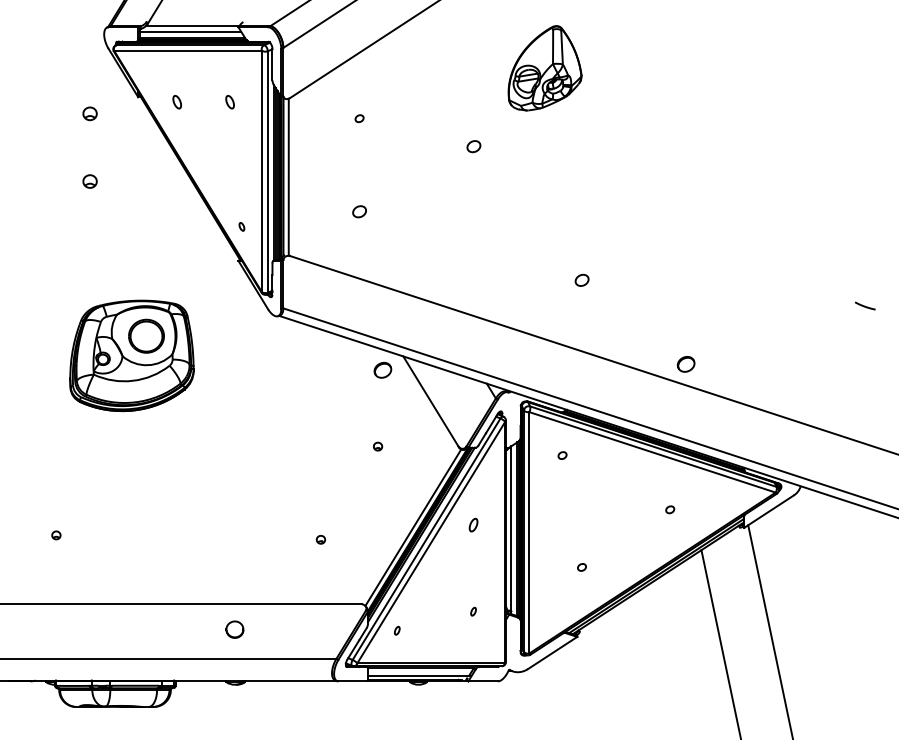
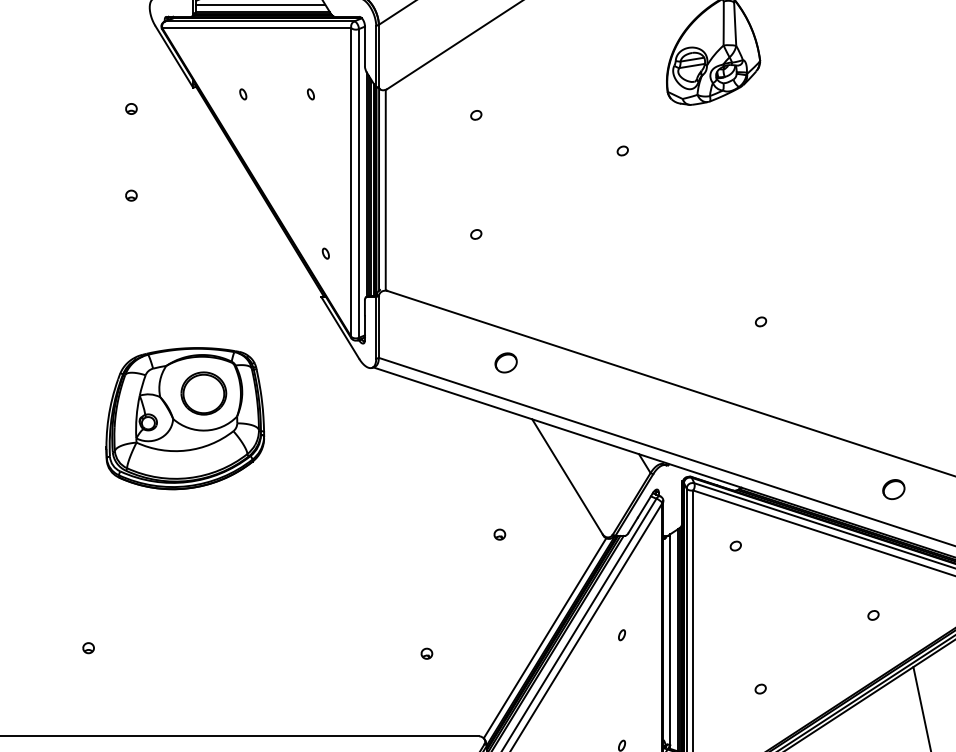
part: (177, 102) -> (243, 94), size x0.62
part: (230, 102) -> (311, 94), size x0.62
part: (89, 113) -> (130, 108), size x0.62
part: (474, 146) -> (623, 150), size x0.62
part: (89, 181) -> (130, 195), size x0.62
part: (359, 211) -> (476, 234), size x0.62
part: (582, 279) -> (761, 320), size x0.62
part: (685, 364) -> (893, 489), moved
part: (382, 370) -> (505, 363), moved
part: (473, 525) -> (621, 635), size x0.62

